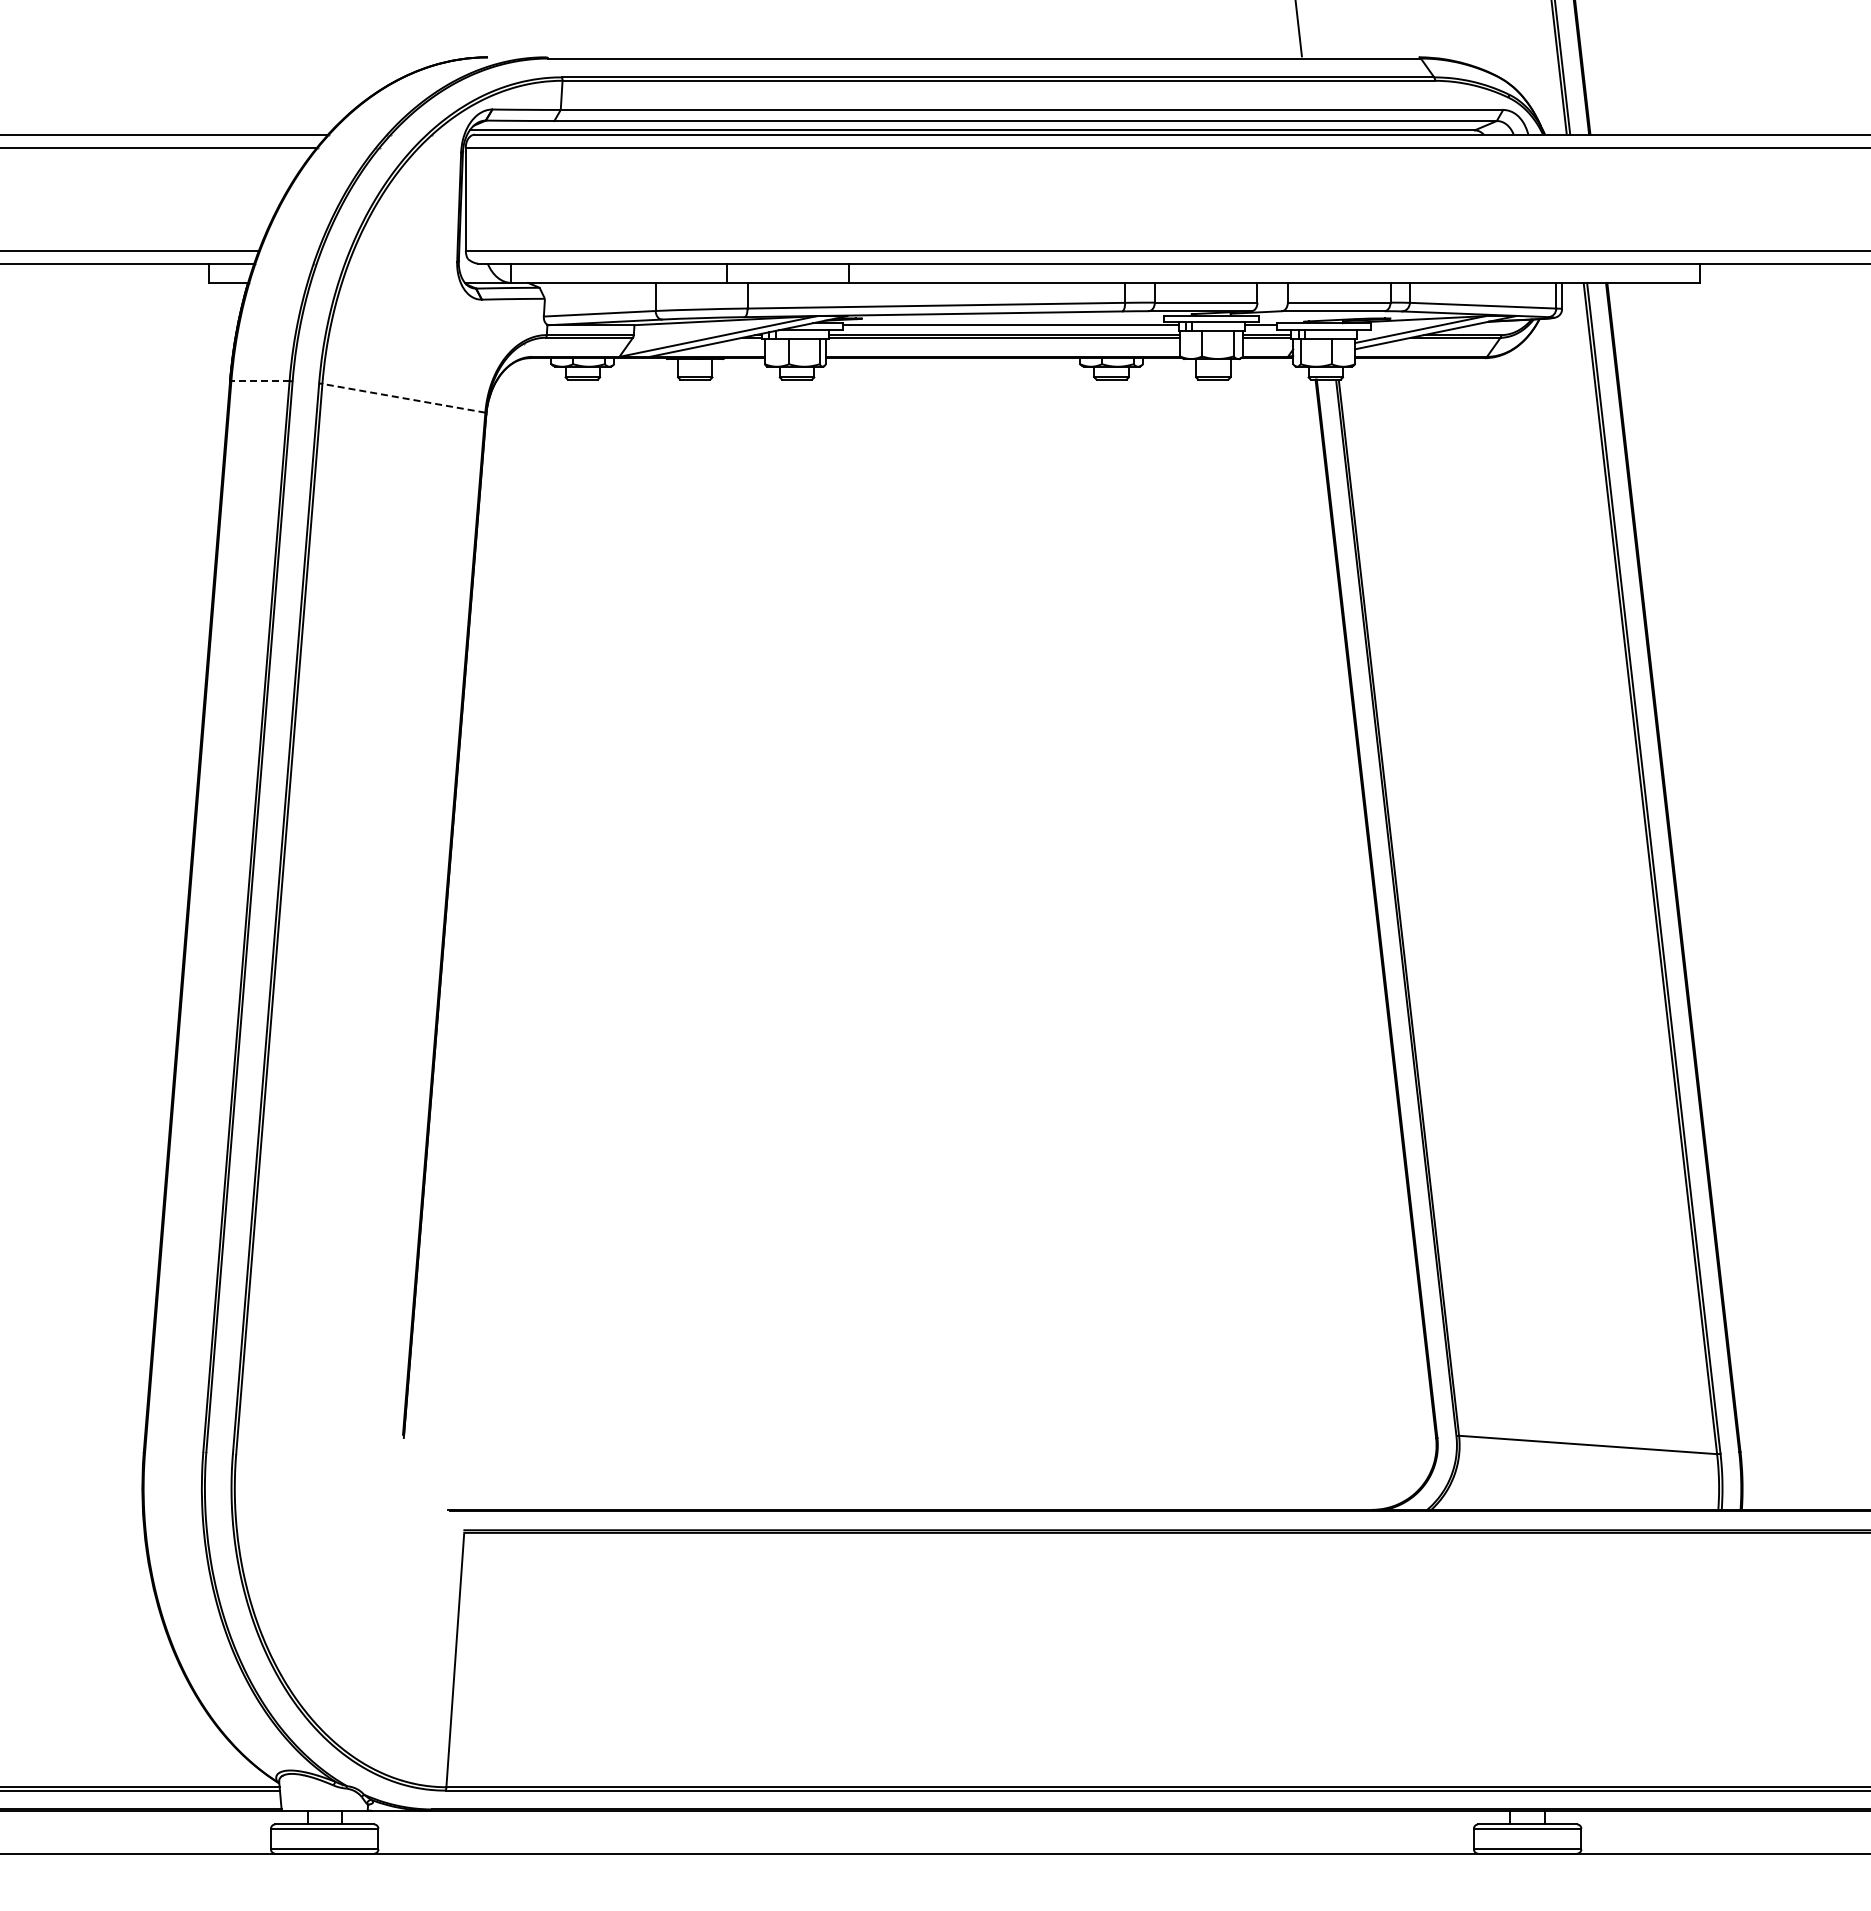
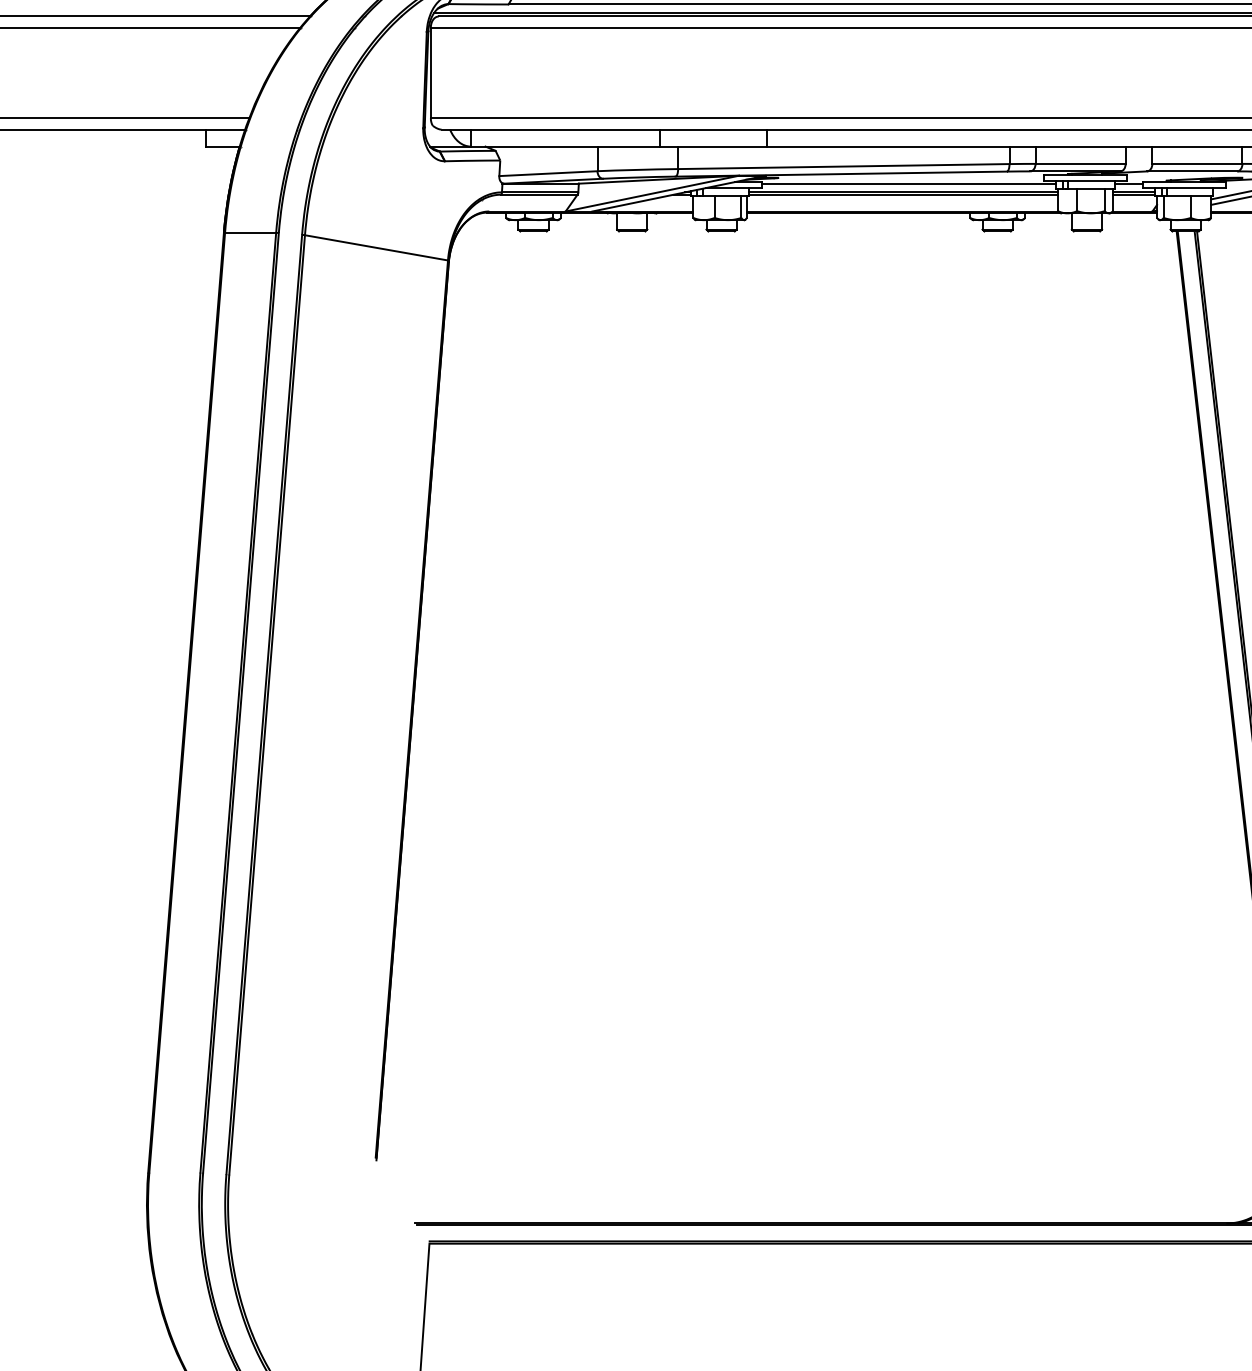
line: (259, 381) -> (249, 233), dashed -> solid
line: (403, 398) -> (376, 248), dashed -> solid

